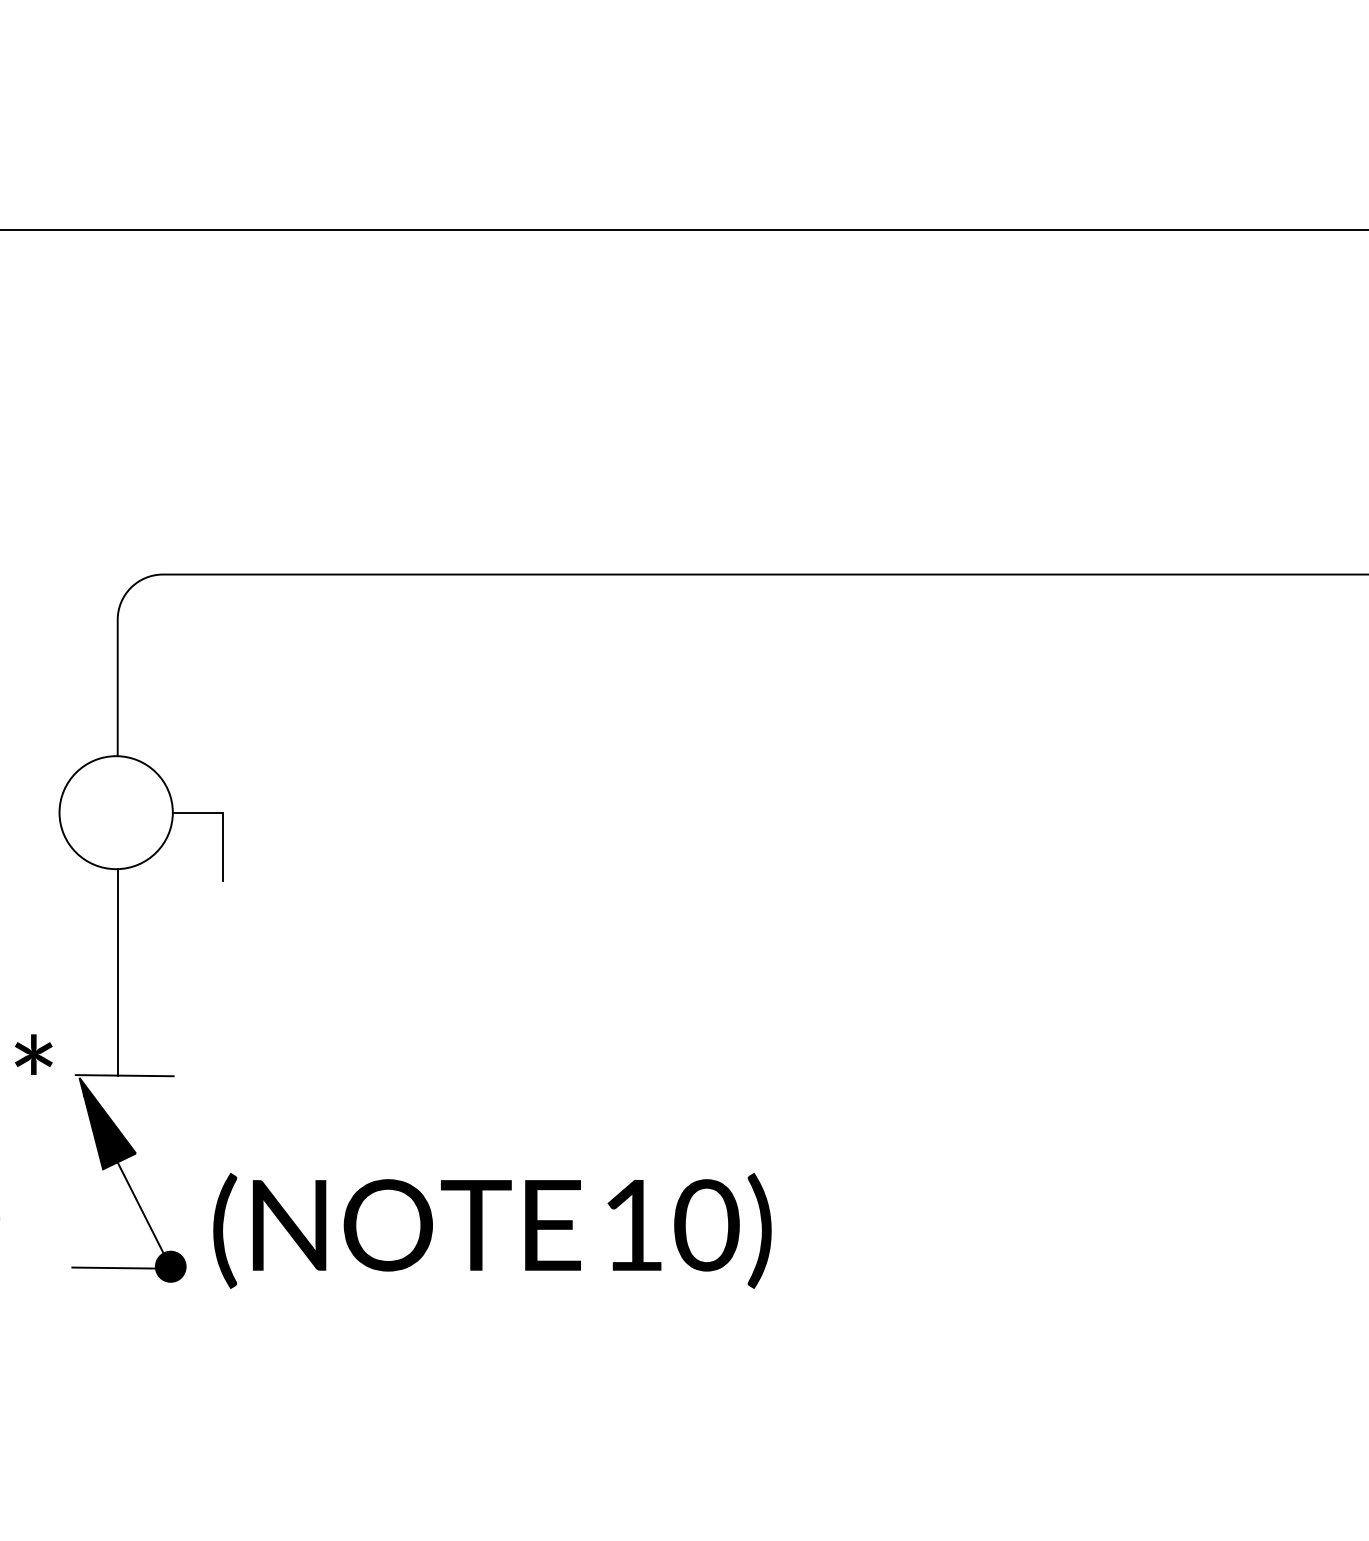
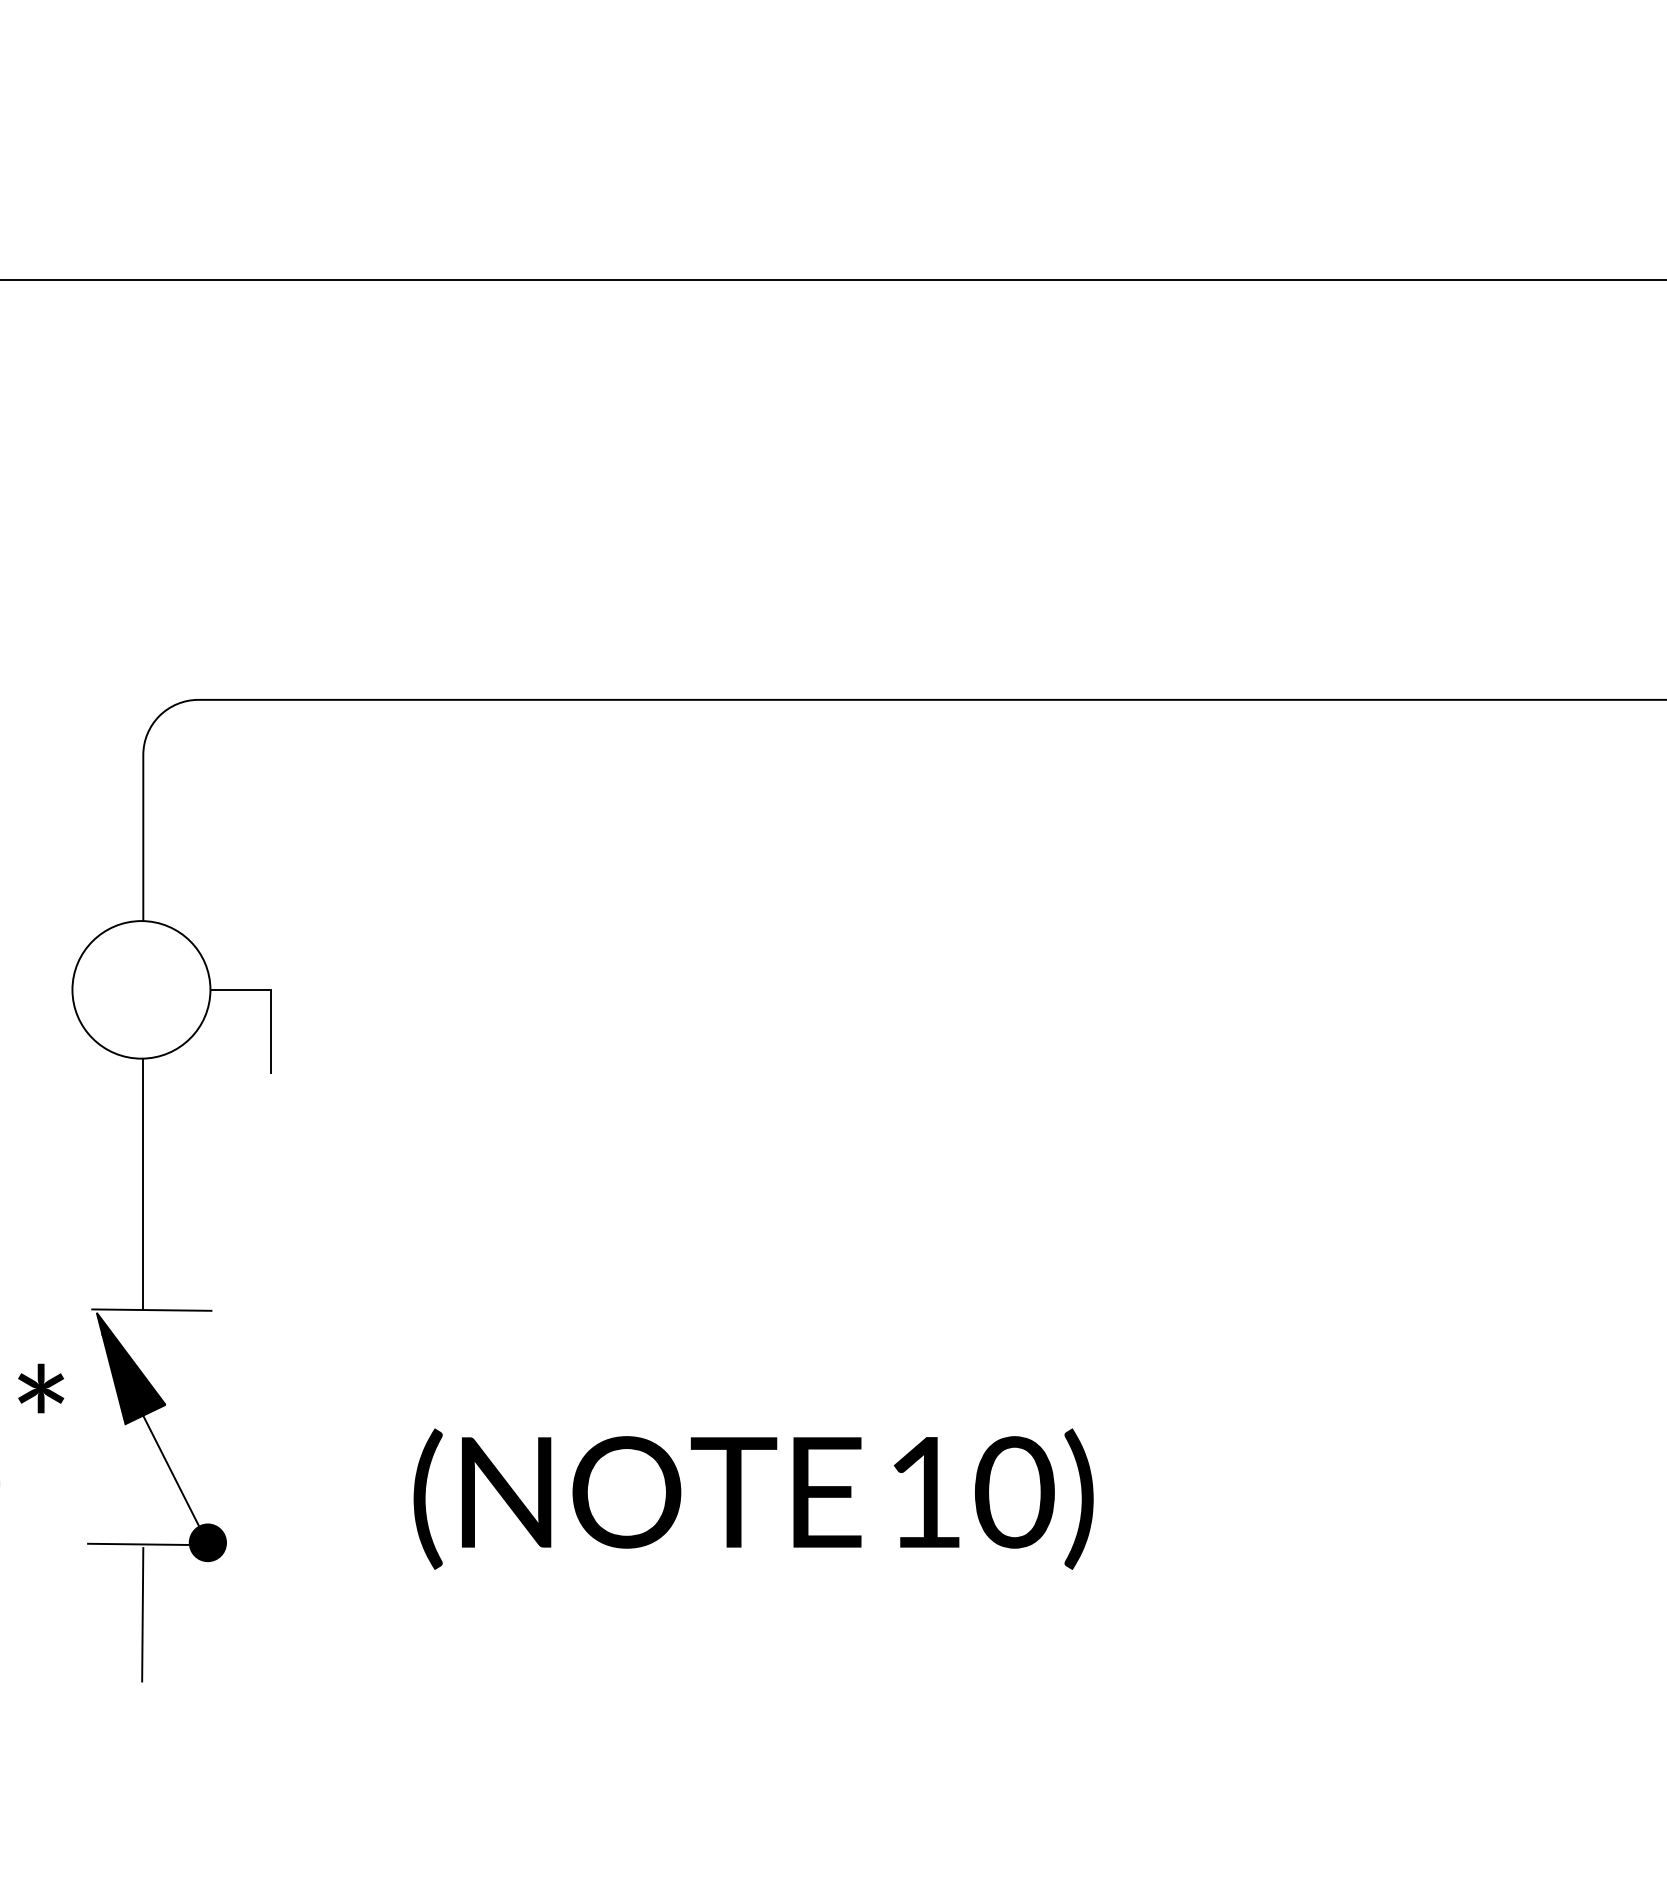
text: (34, 1054) -> (41, 1388), moved
text: (492, 1230) -> (753, 1498), moved
line: (117, 1325) -> (142, 1614), added

